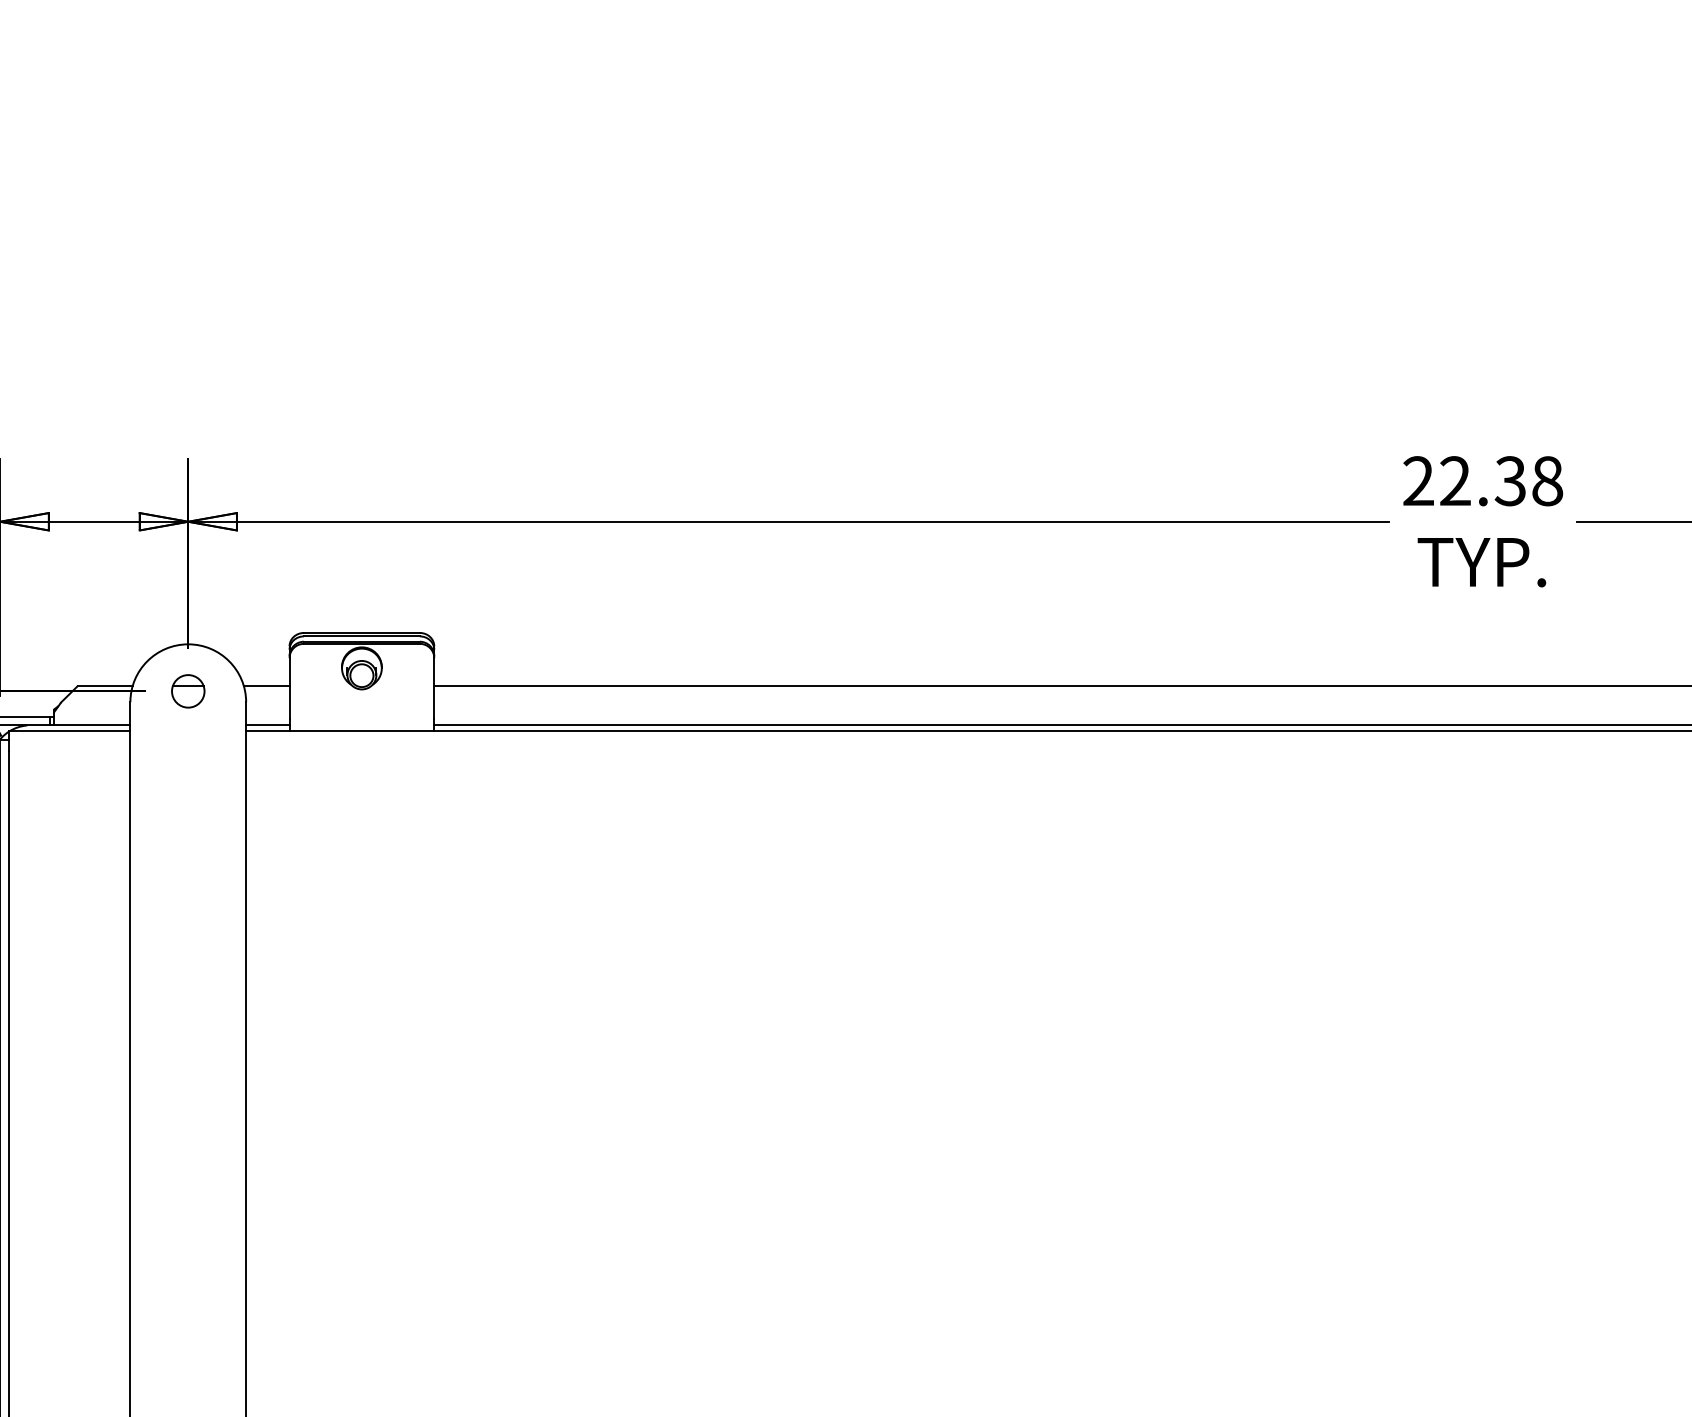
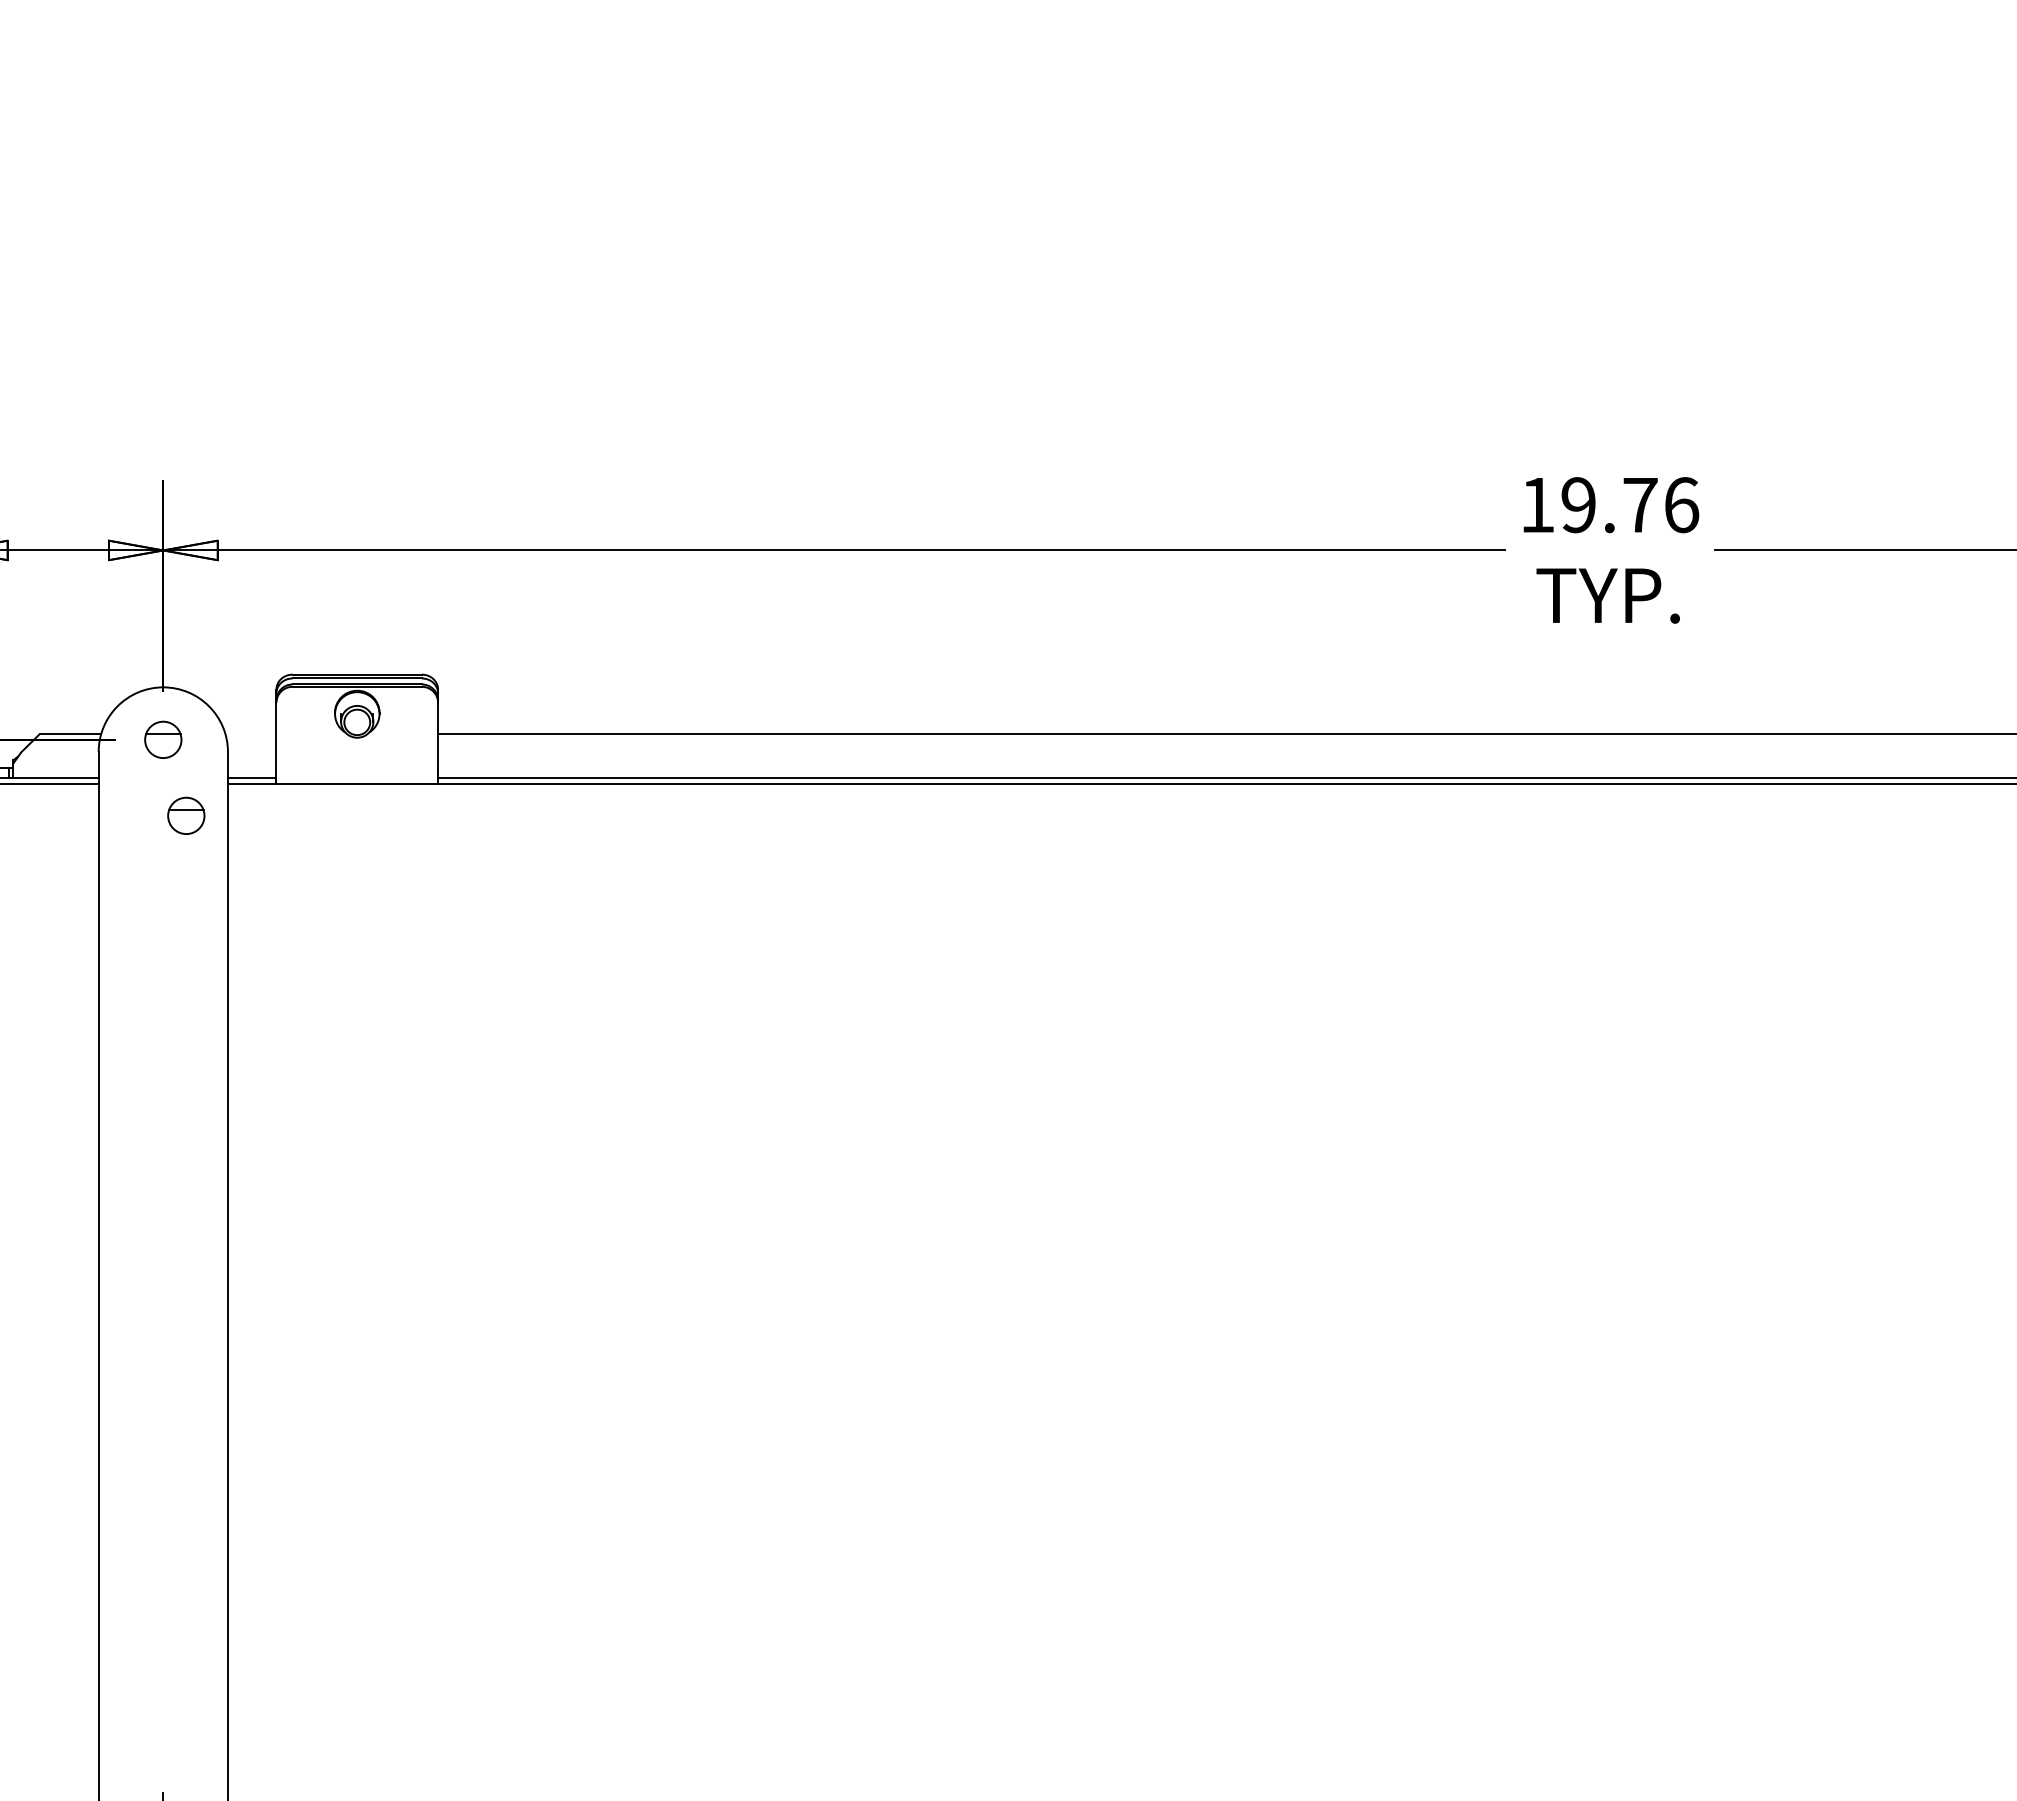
text: (1483, 481) -> (1609, 505), 22.38 -> 19.76
line: (266, 686) -> (250, 734), removed
part: (209, 759) -> (186, 815), added

